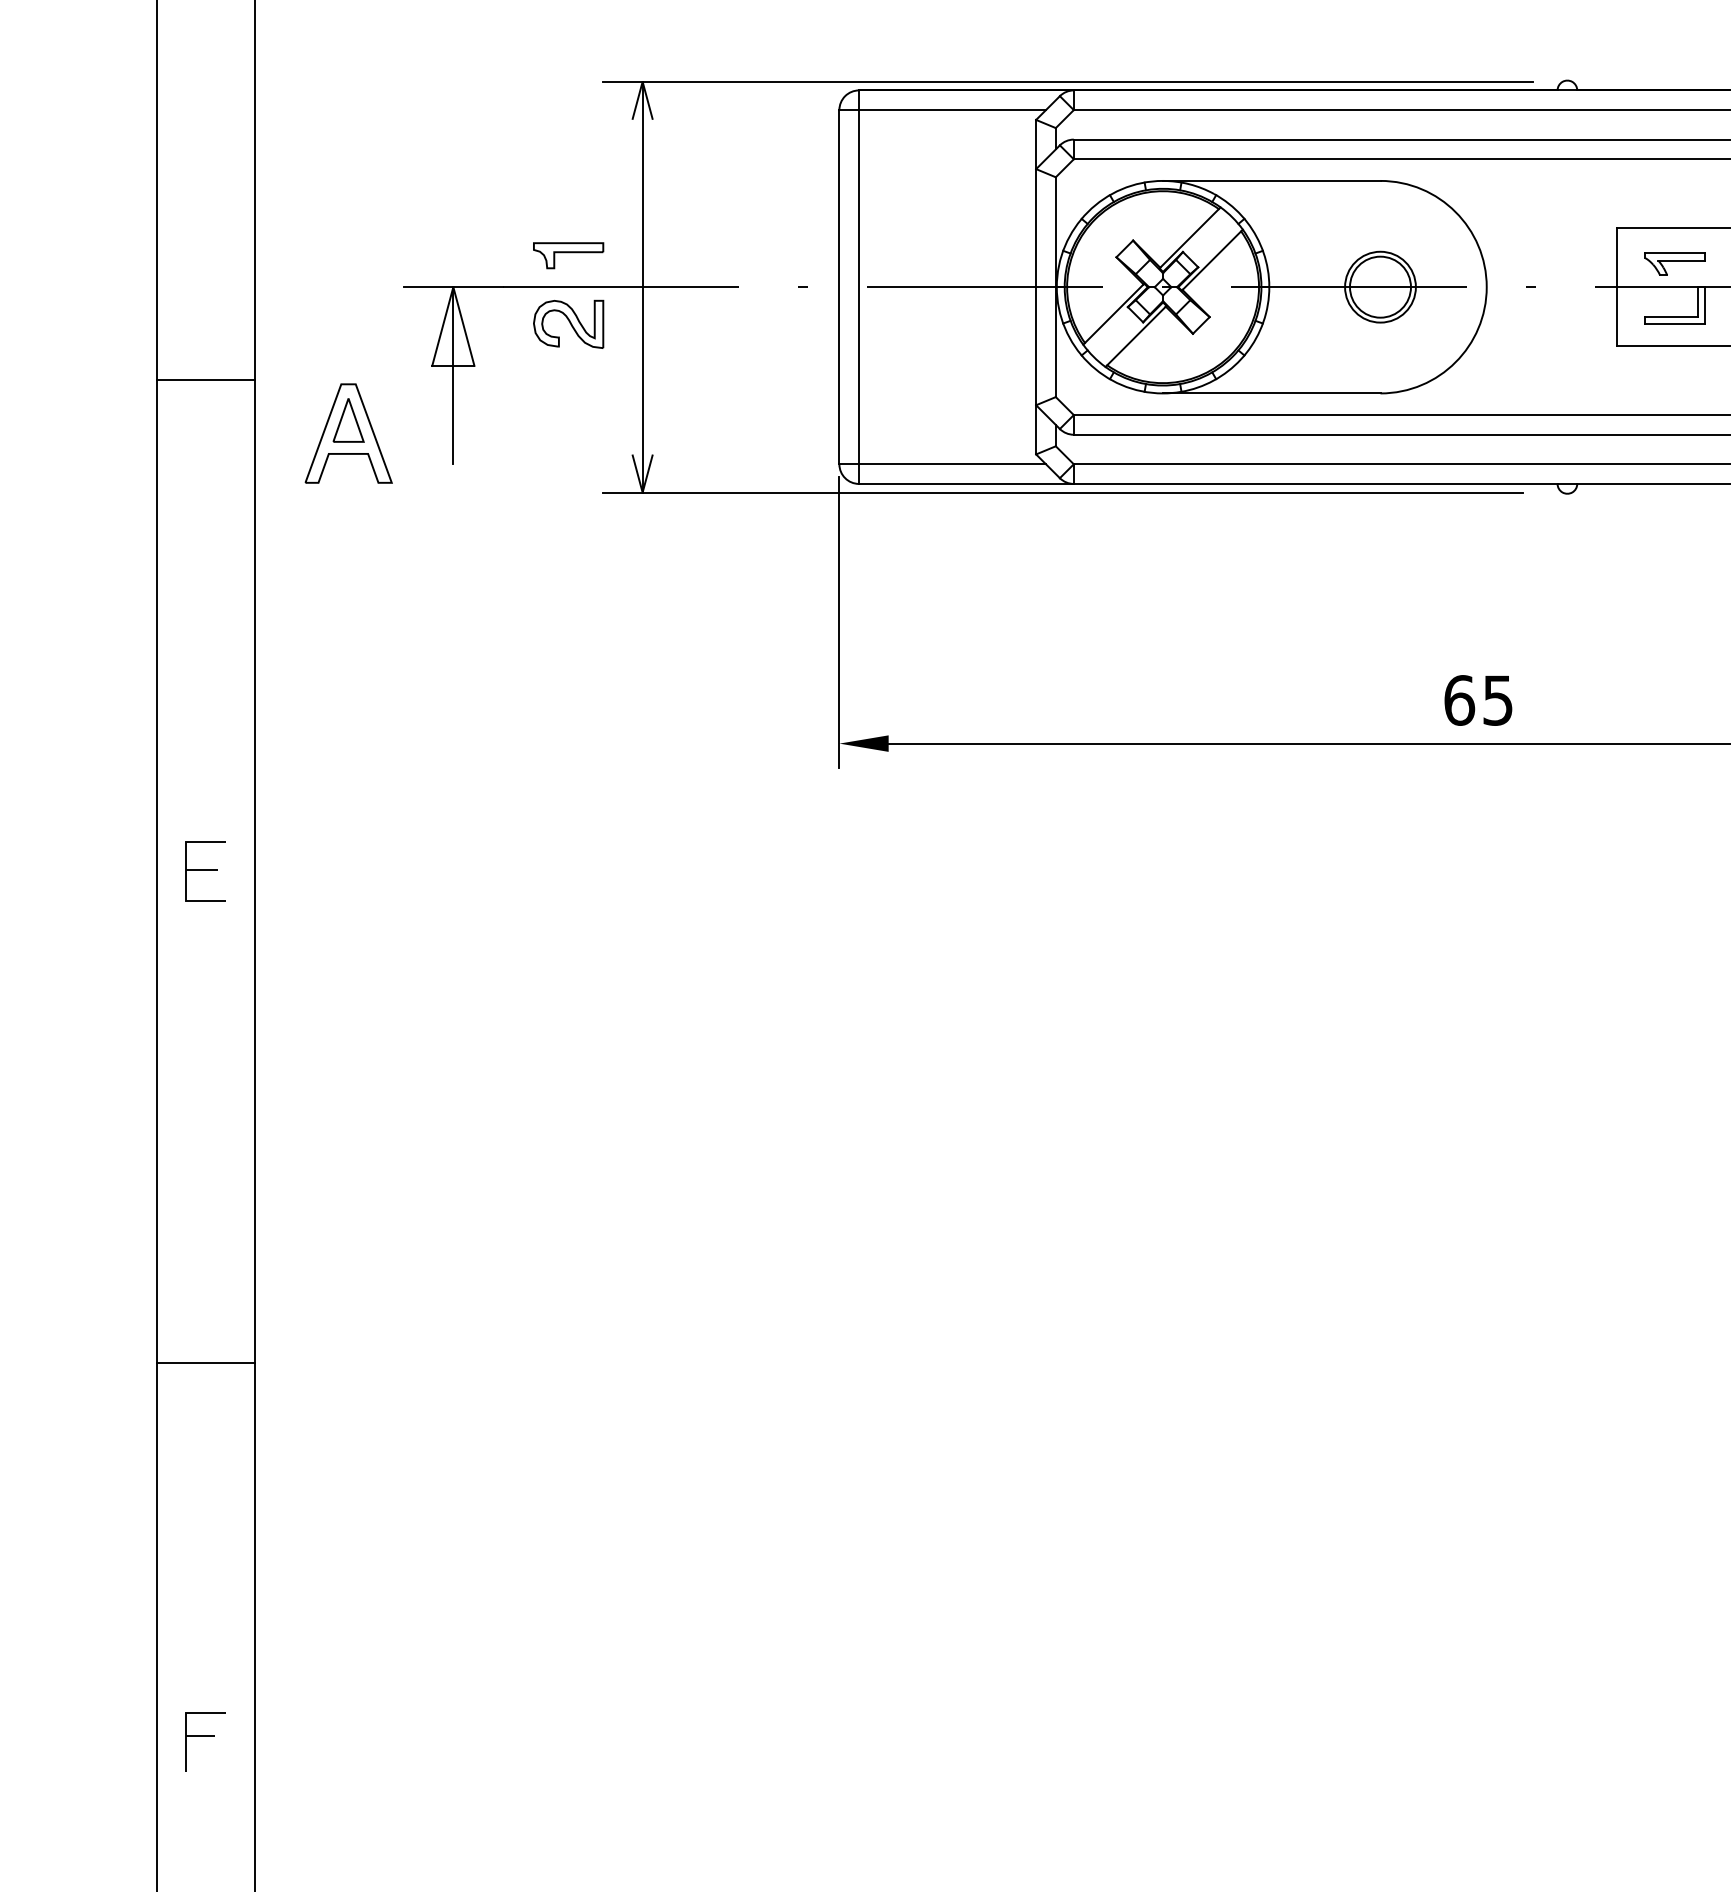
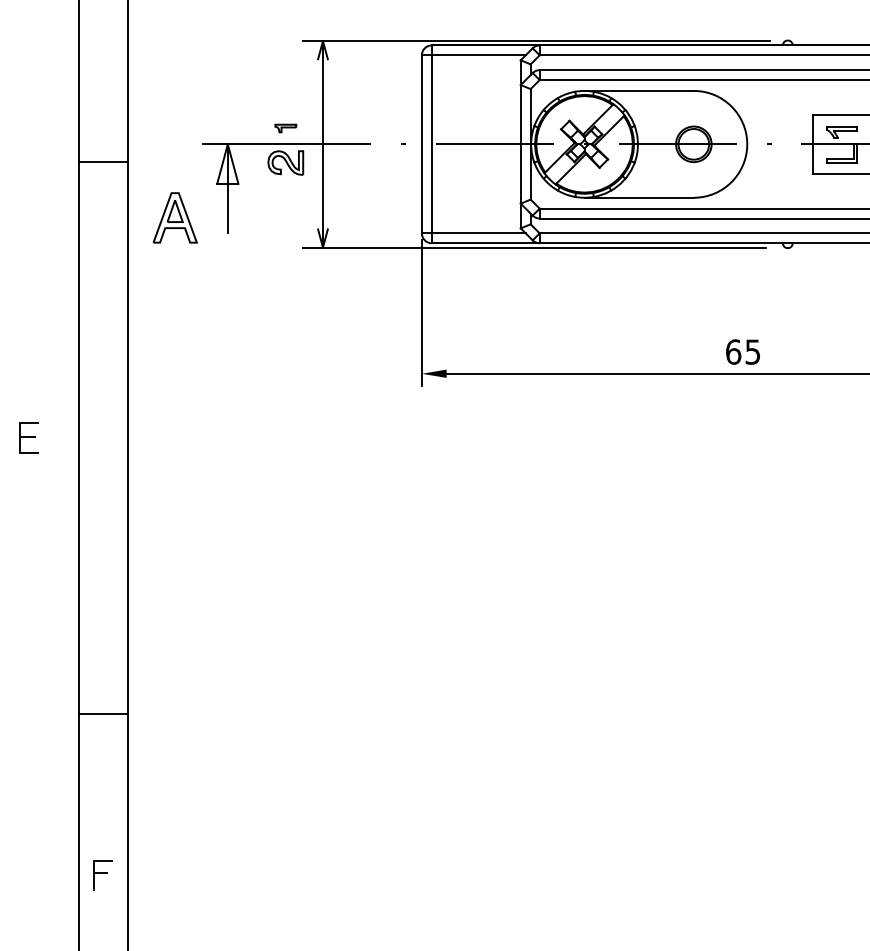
part: (568, 255) -> (285, 128), size x0.6
line: (205, 378) -> (103, 161), moved
part: (203, 870) -> (28, 437), moved
line: (205, 1363) -> (103, 714), moved

